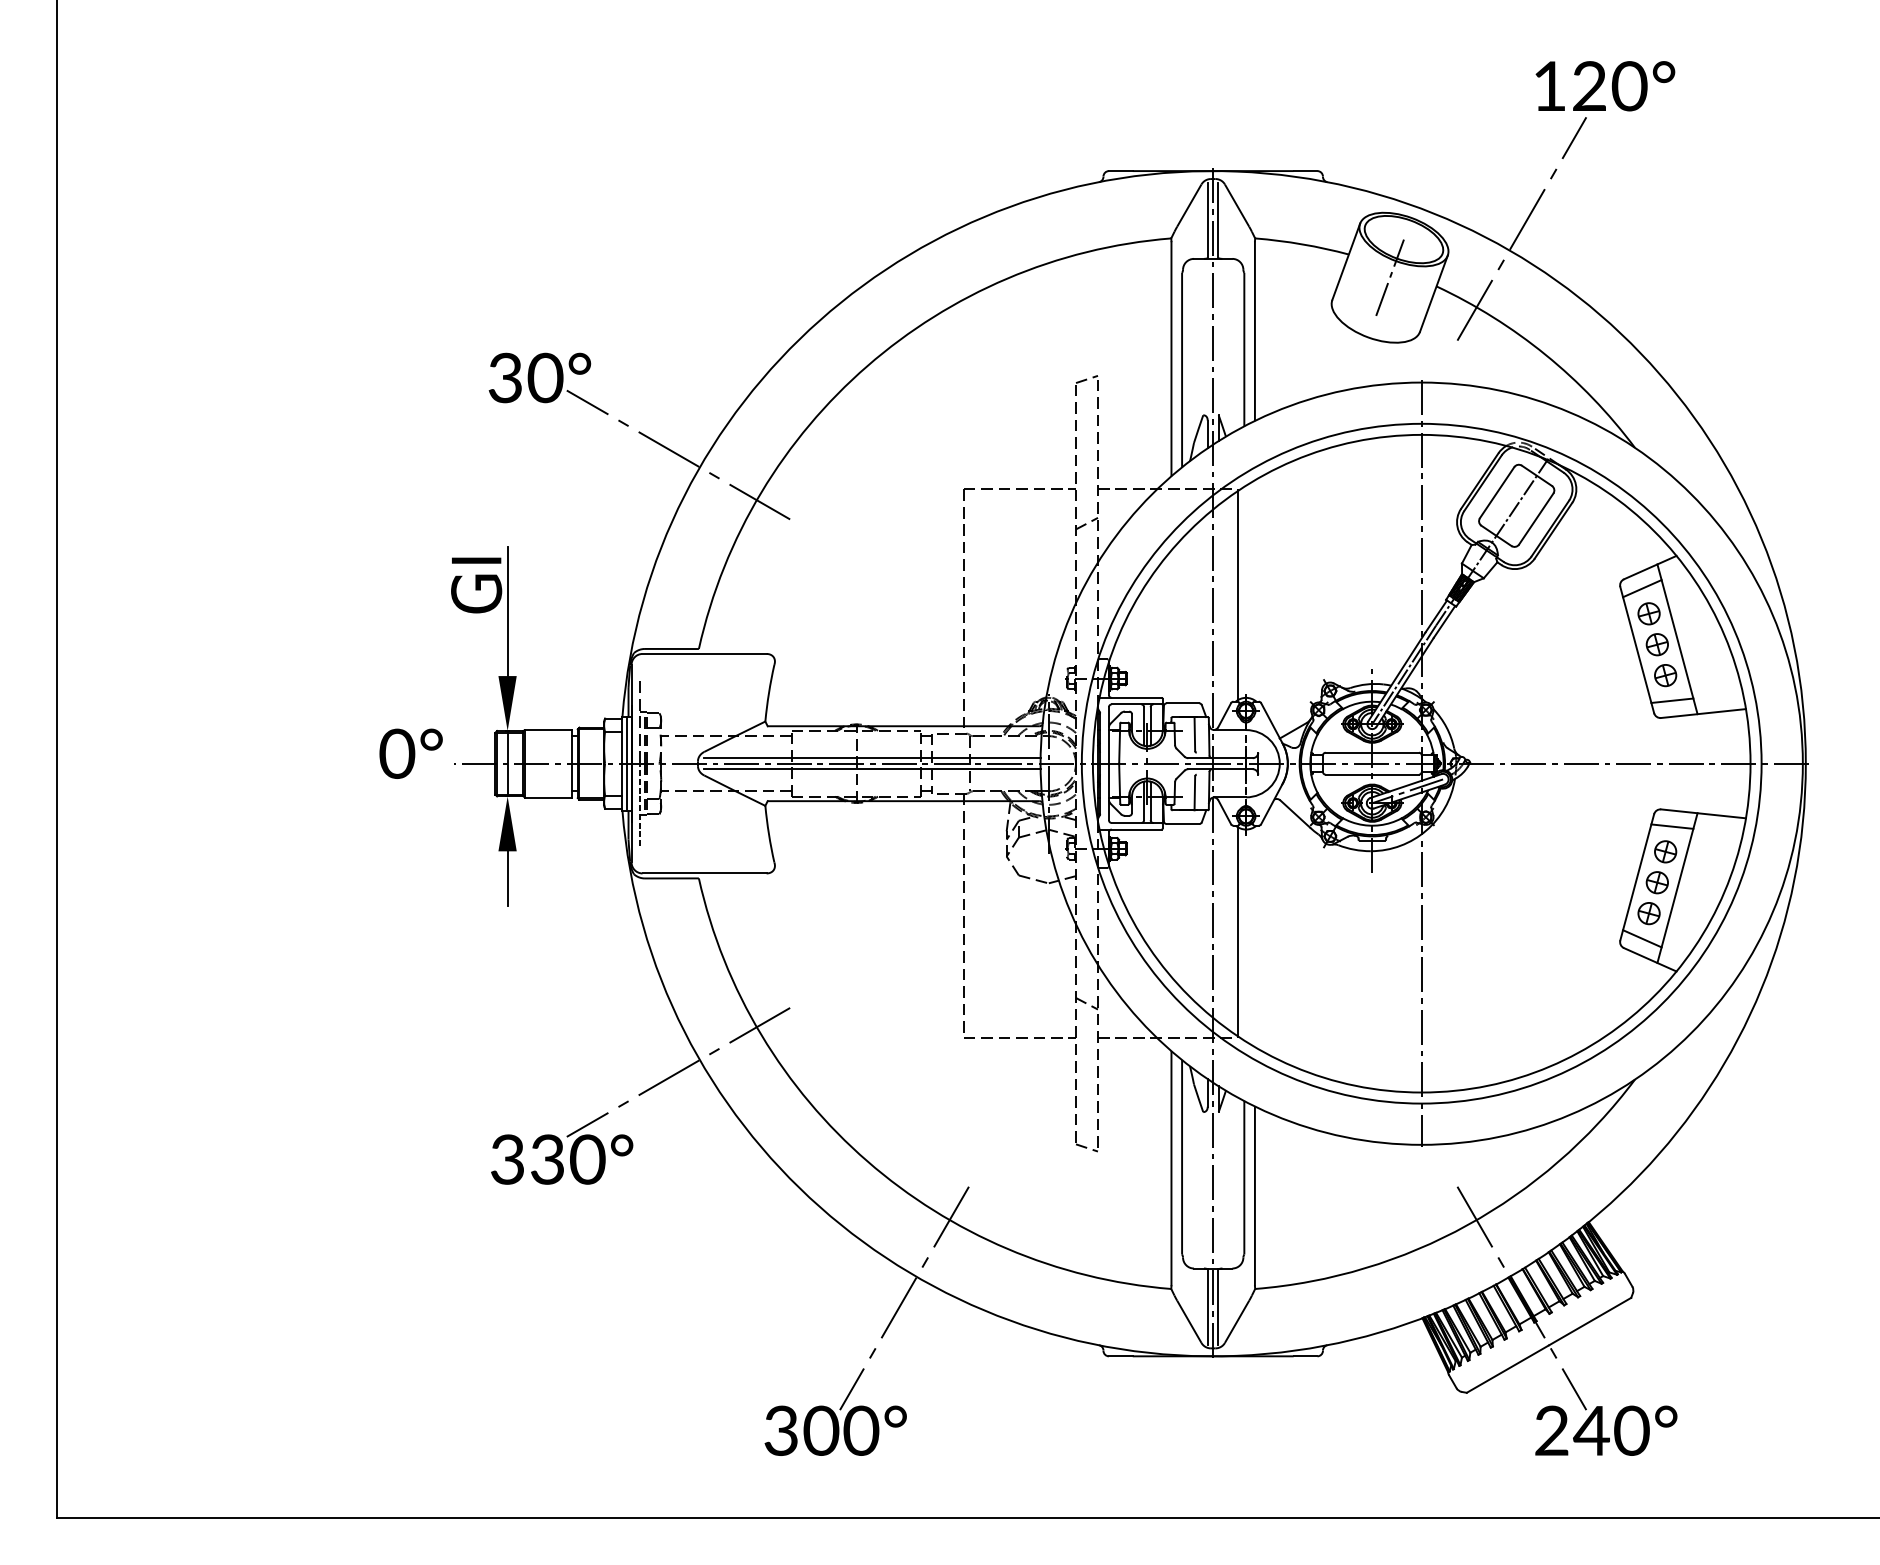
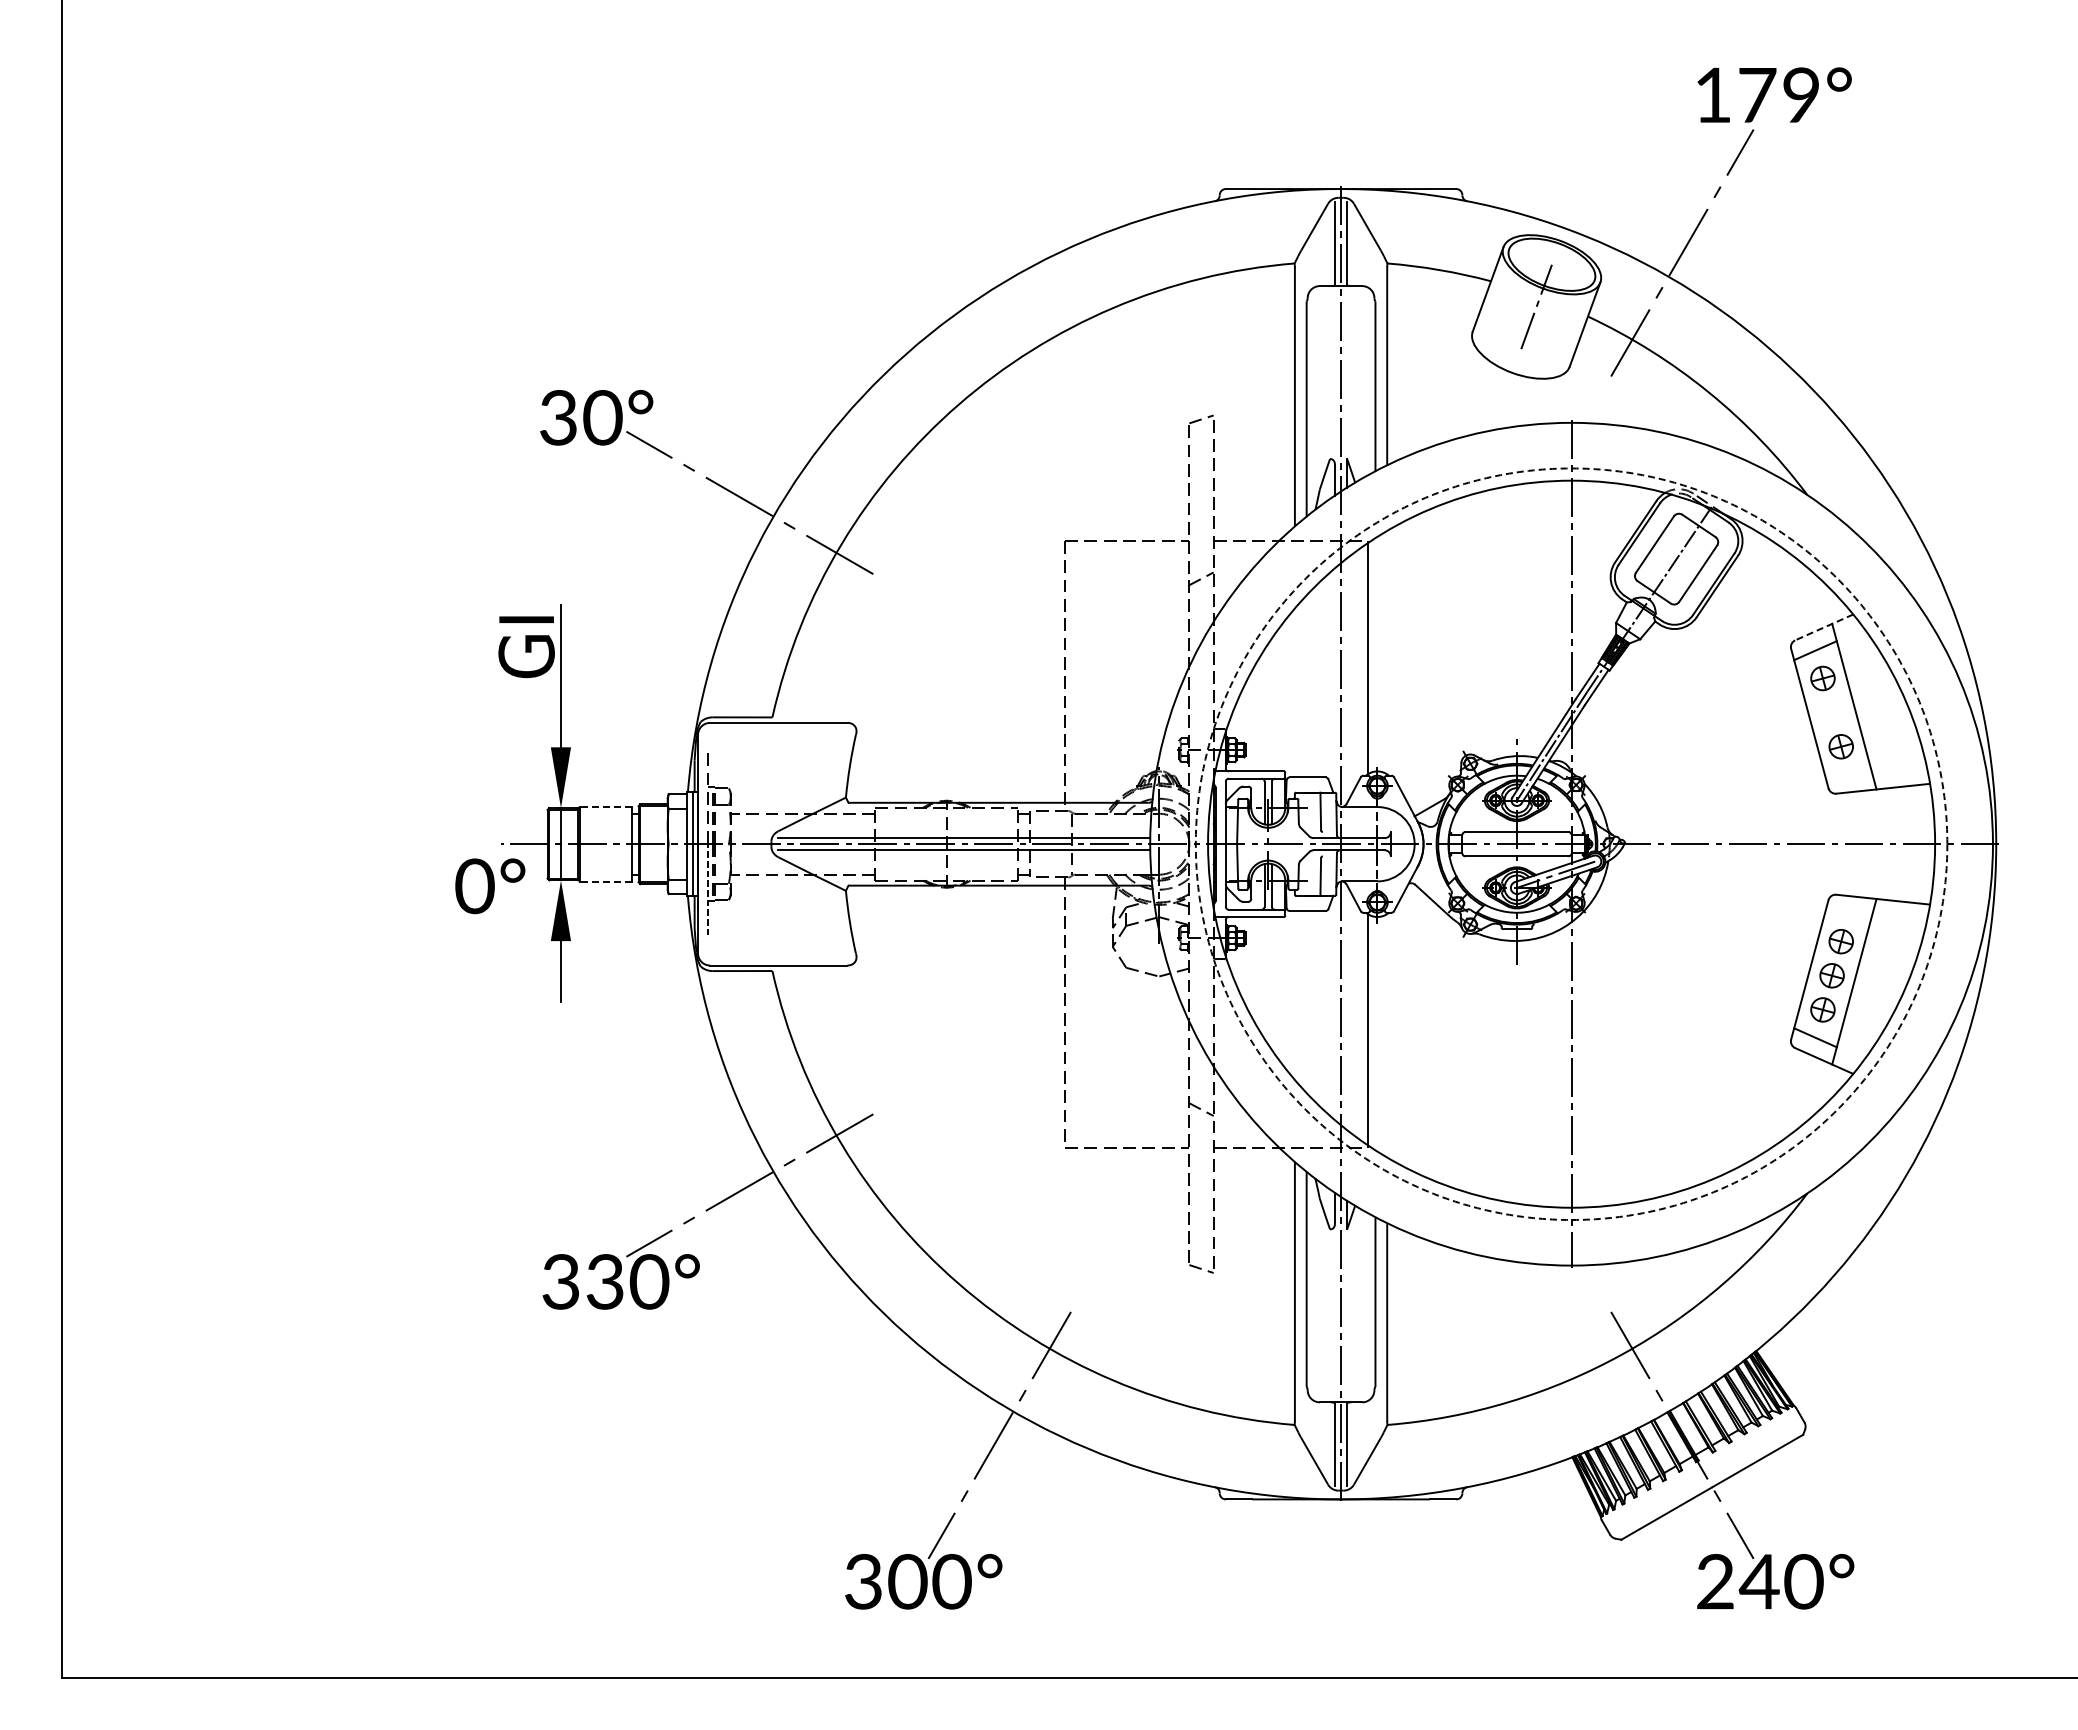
text: (1609, 86) -> (1779, 95), 120° -> 179°
line: (1650, 567) -> (1824, 627), solid -> dashed
part: (1656, 644) -> (1831, 712), removed
line: (1672, 700) -> (1848, 774), removed
line: (547, 729) -> (605, 806), solid -> dashed
text: (411, 754) -> (490, 886), moved
circle: (1421, 763) -> (1571, 843), solid -> dashed
line: (547, 797) -> (605, 881), solid -> dashed
line: (1672, 826) -> (1848, 913), removed

